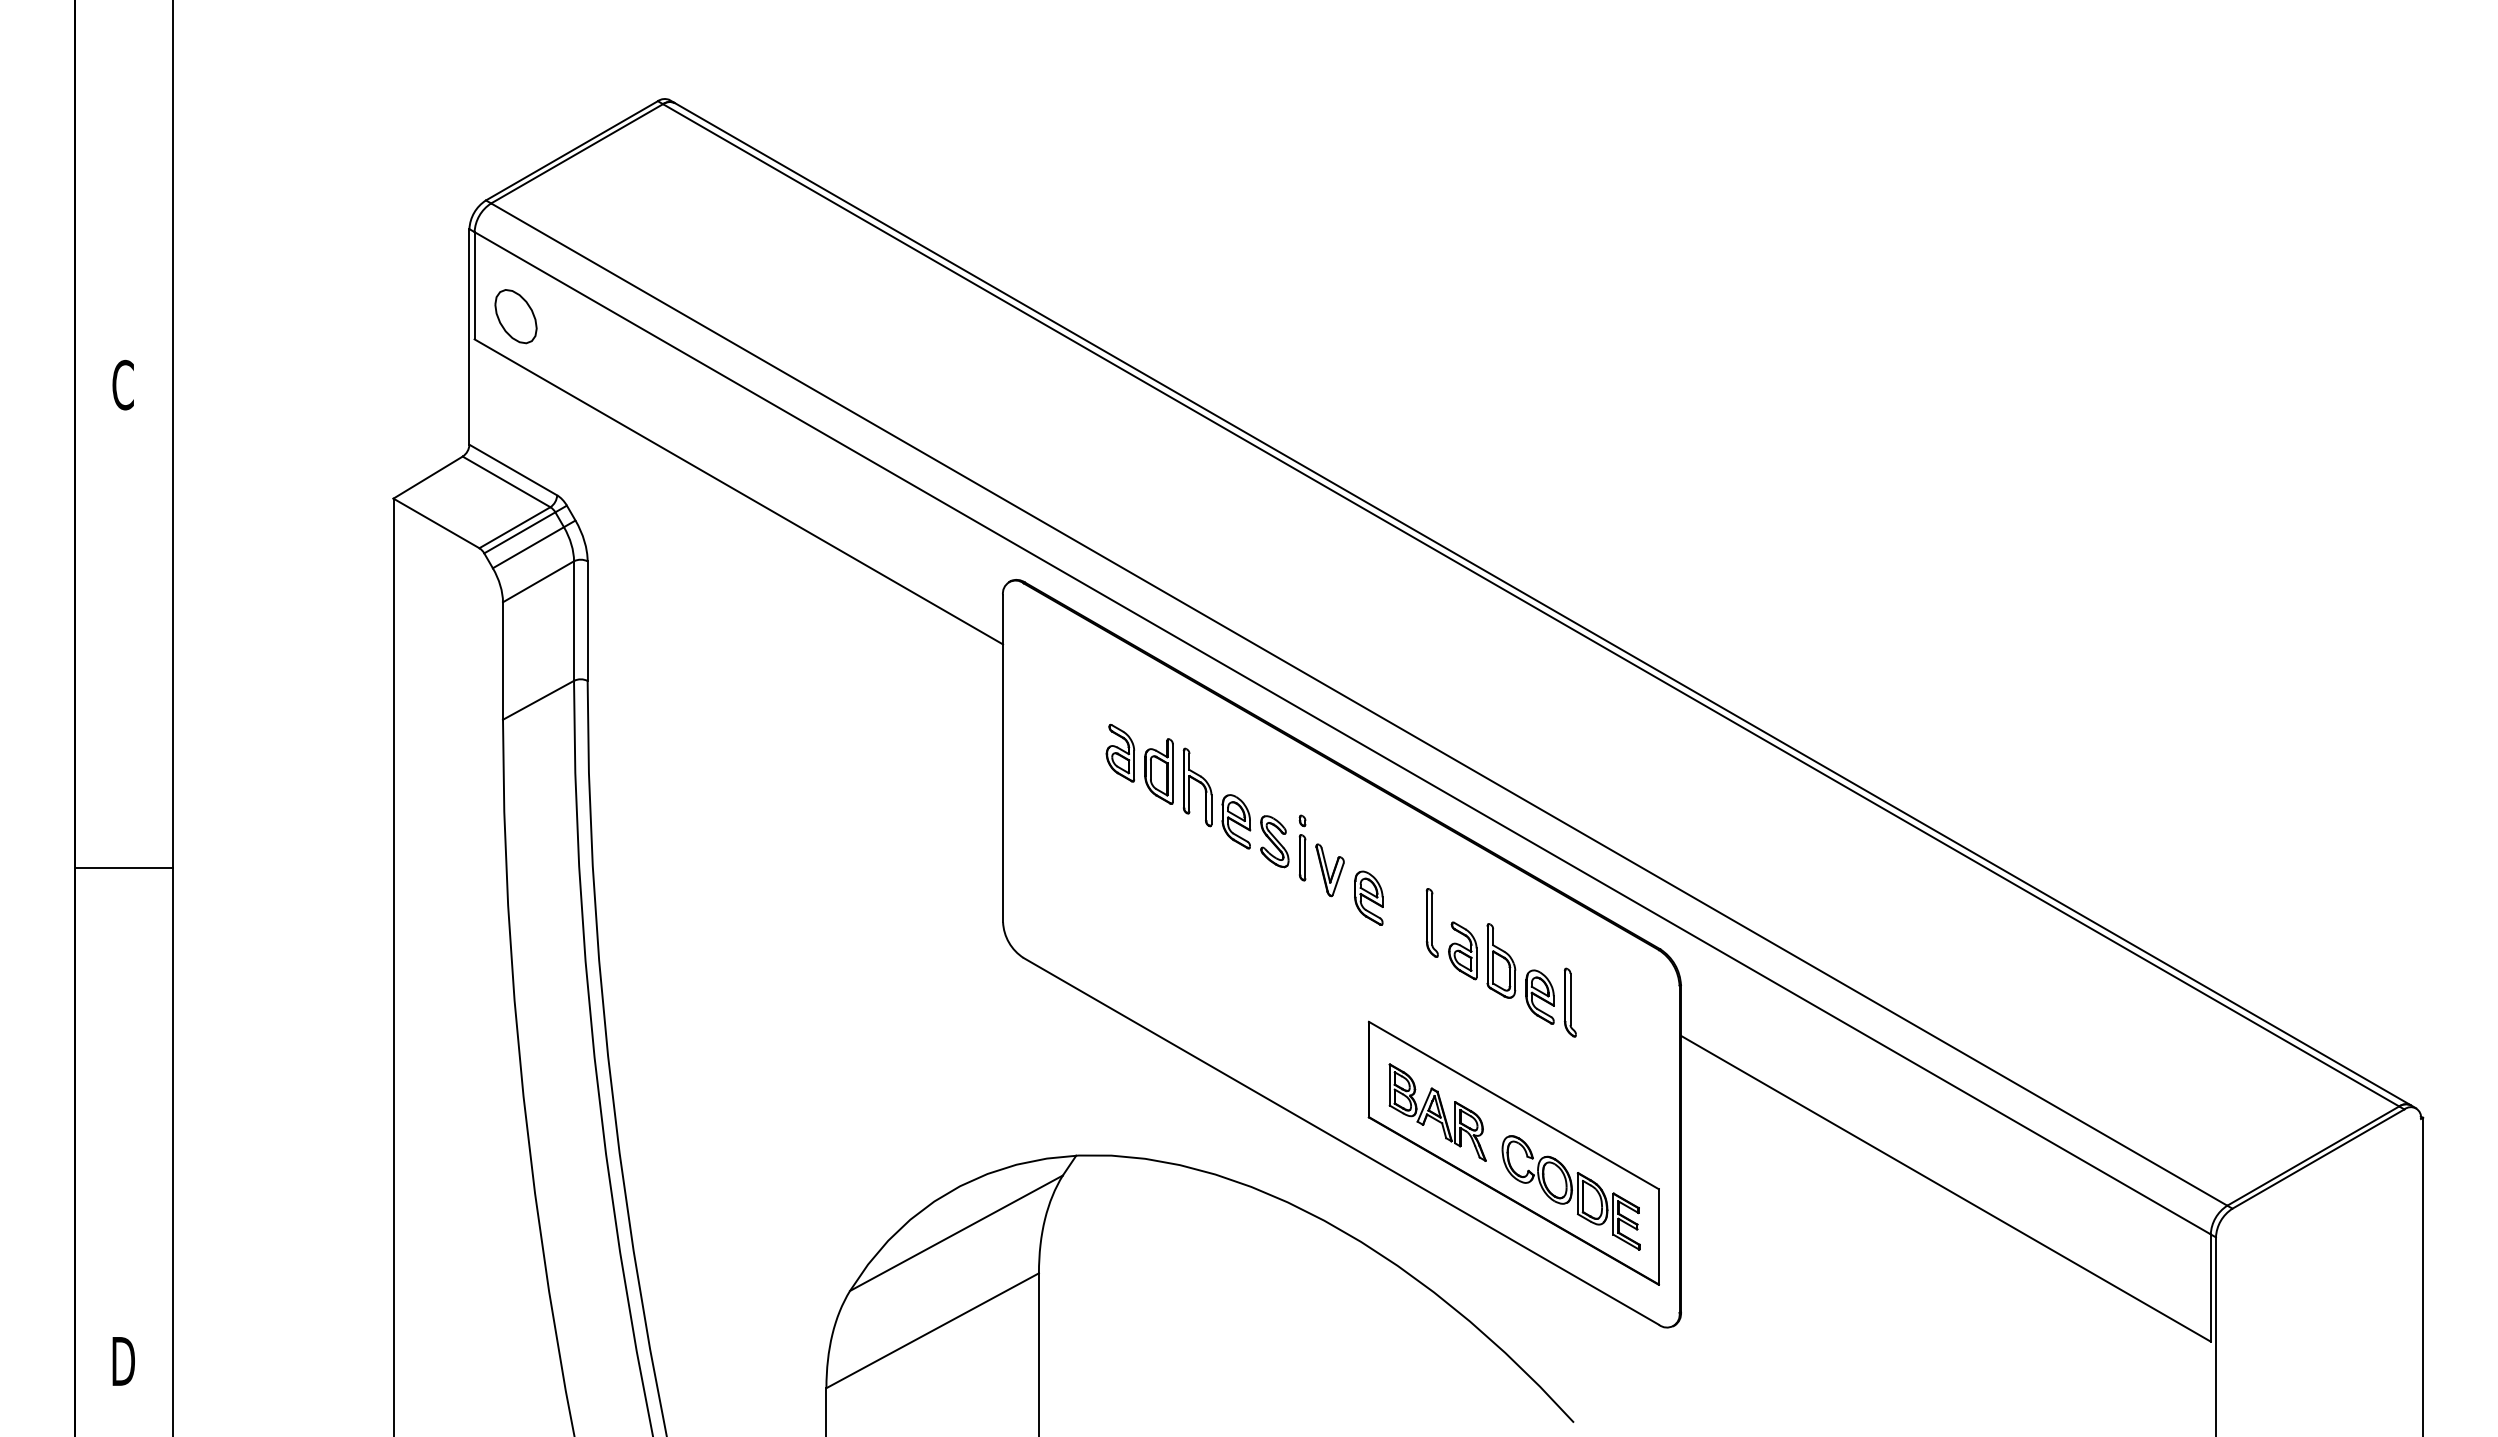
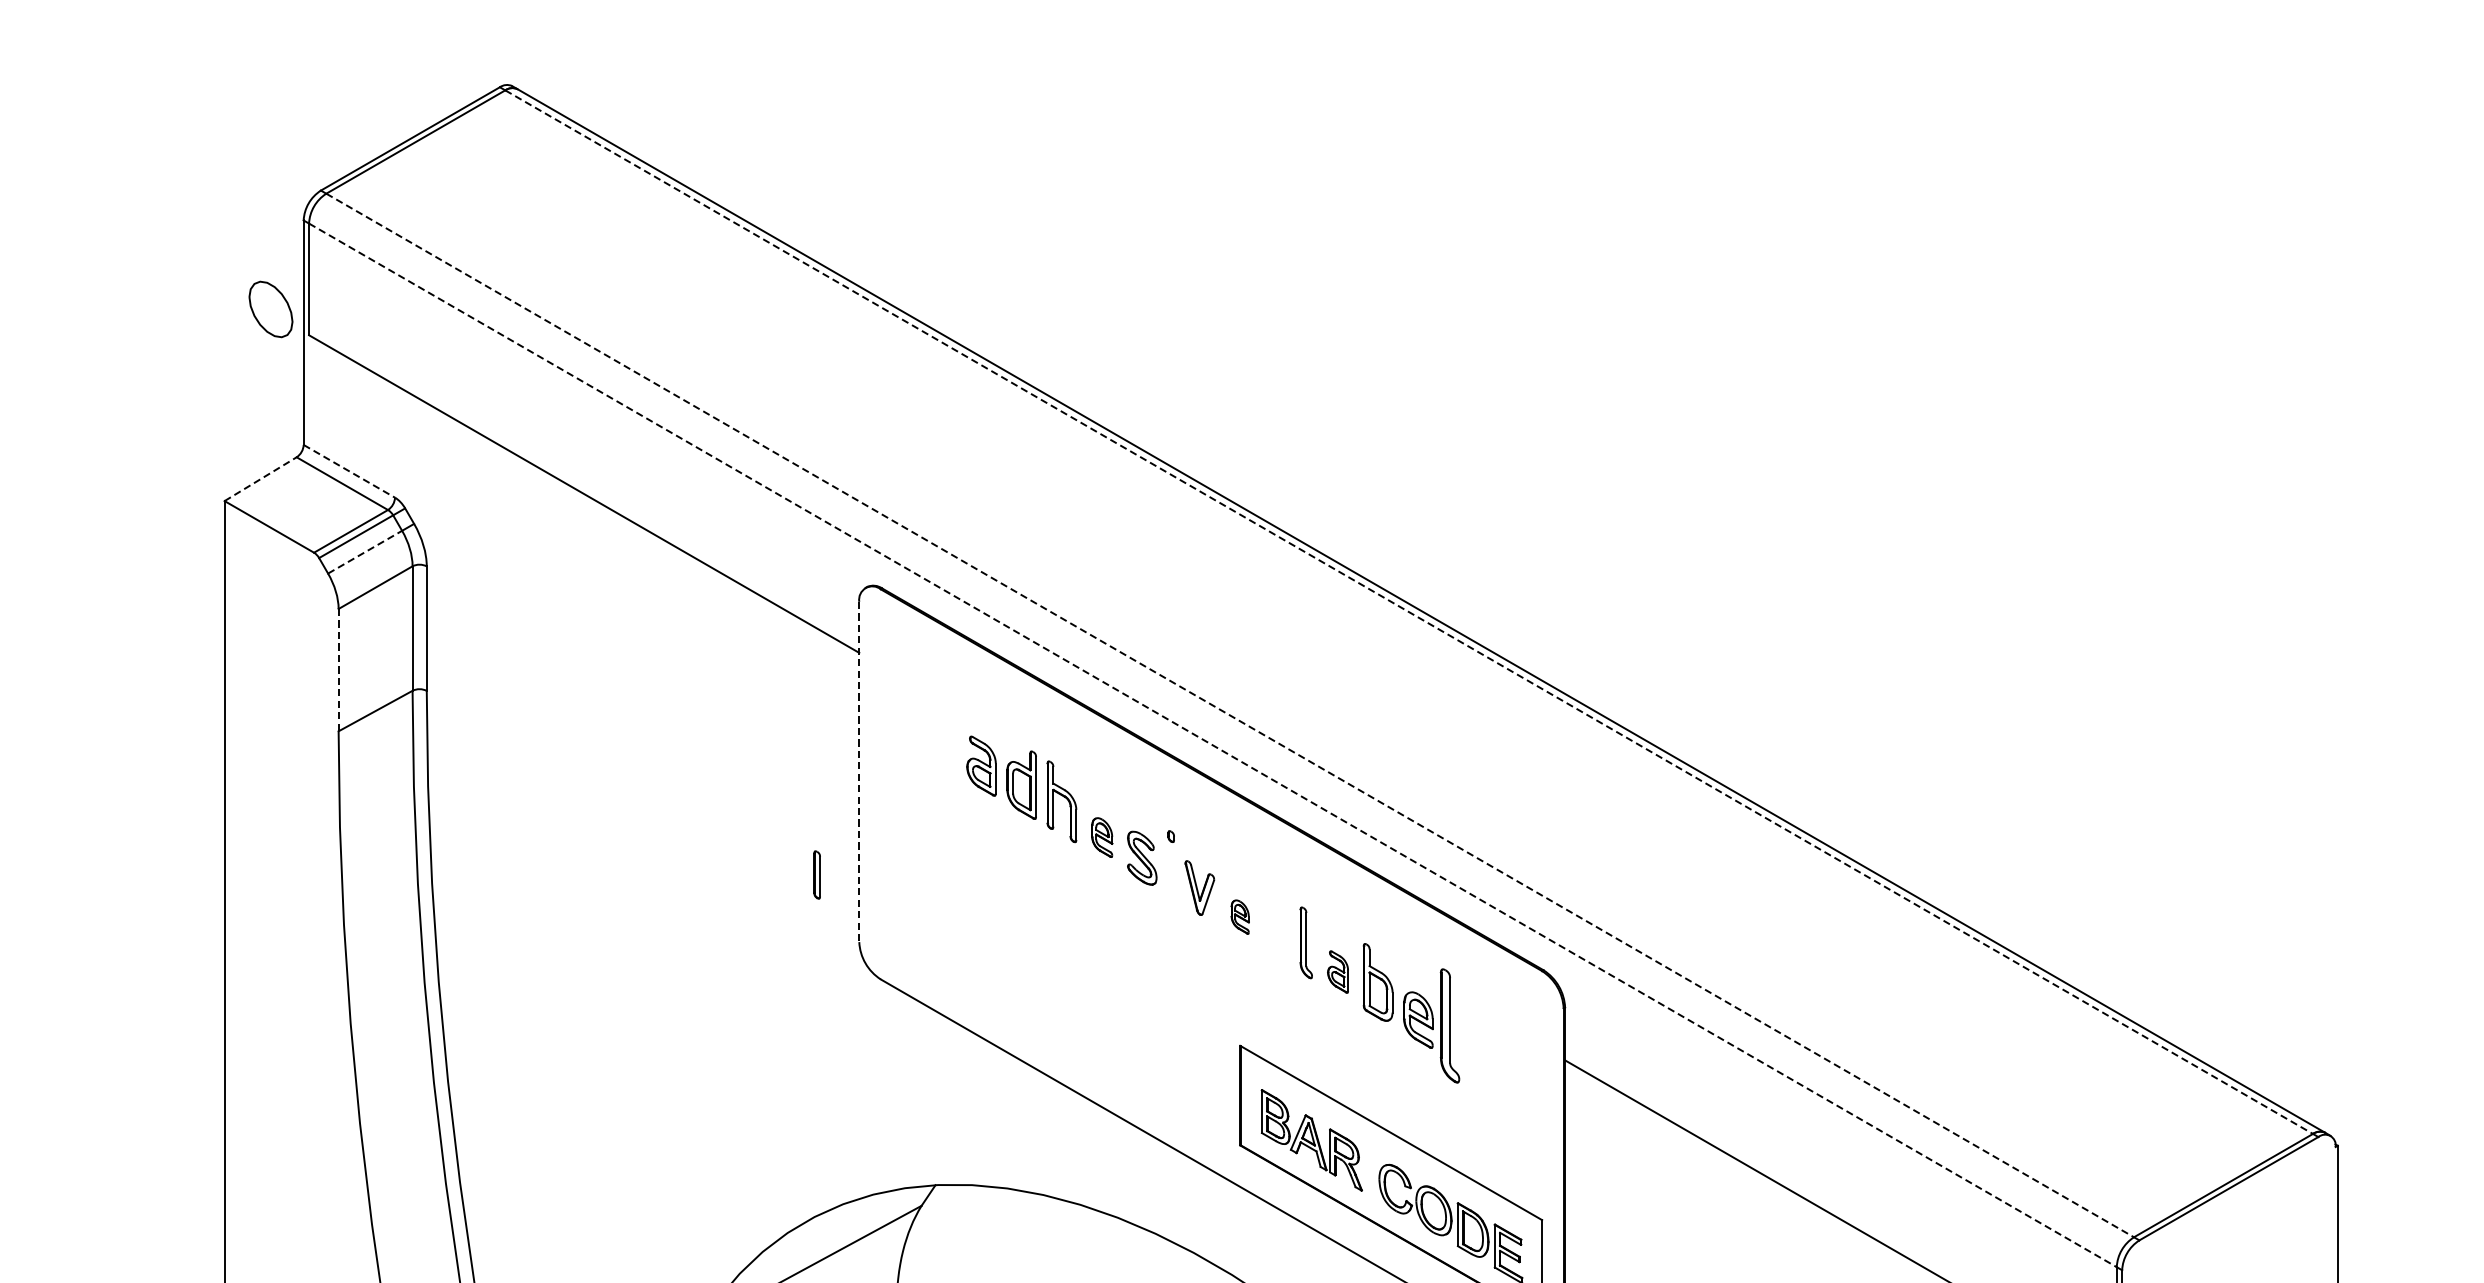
part: (515, 316) -> (270, 309), moved
line: (513, 470) -> (349, 471), solid -> dashed
line: (428, 477) -> (261, 479), solid -> dashed
line: (528, 547) -> (365, 551), solid -> dashed
line: (1531, 605) -> (1409, 612), solid -> dashed
line: (503, 661) -> (339, 670), solid -> dashed
line: (1359, 704) -> (1230, 715), solid -> dashed
line: (1343, 733) -> (1213, 745), solid -> dashed
line: (1003, 759) -> (859, 772), solid -> dashed
part: (1236, 821) -> (1102, 837), size x0.7
part: (1302, 857) -> (817, 874), moved
part: (1368, 897) -> (1239, 916), size x0.6
part: (1462, 950) -> (1337, 971), size x0.7
part: (1570, 1002) -> (1450, 1025), size x1.6

